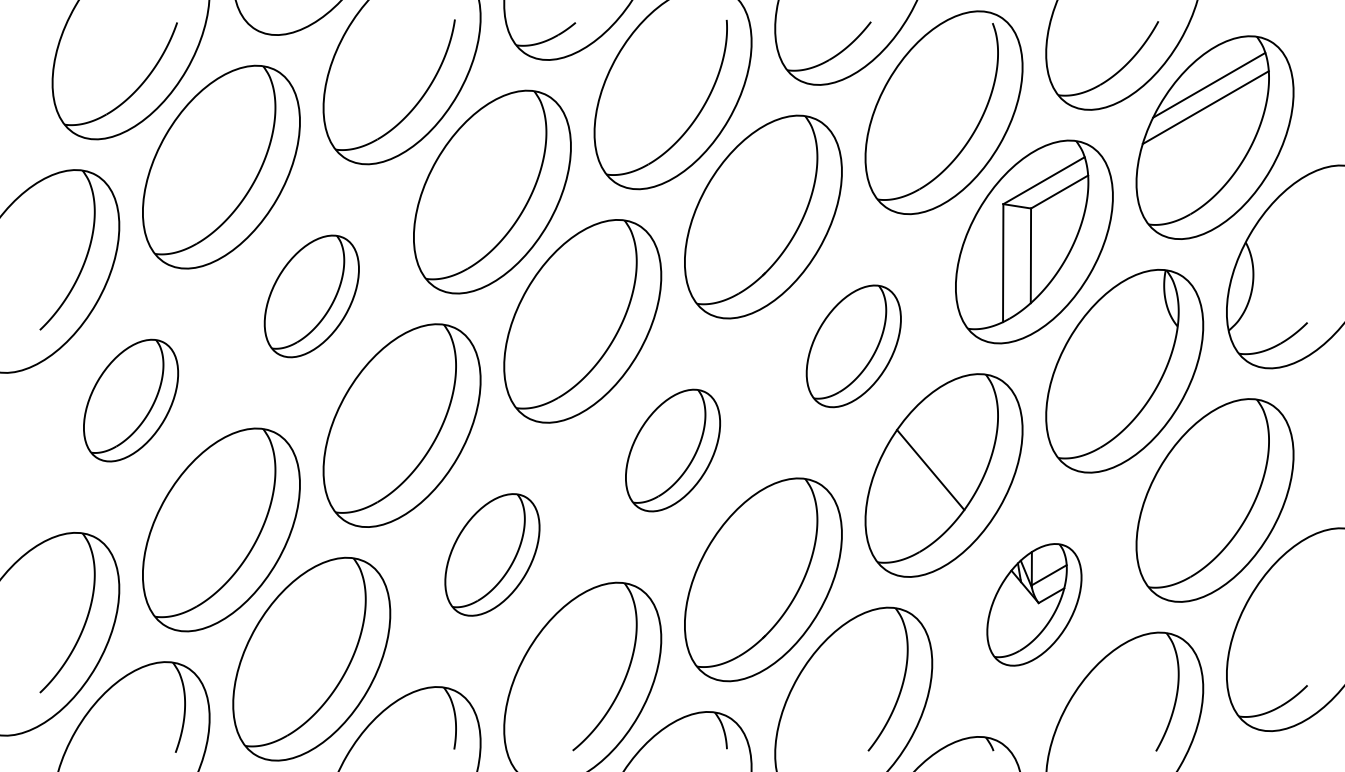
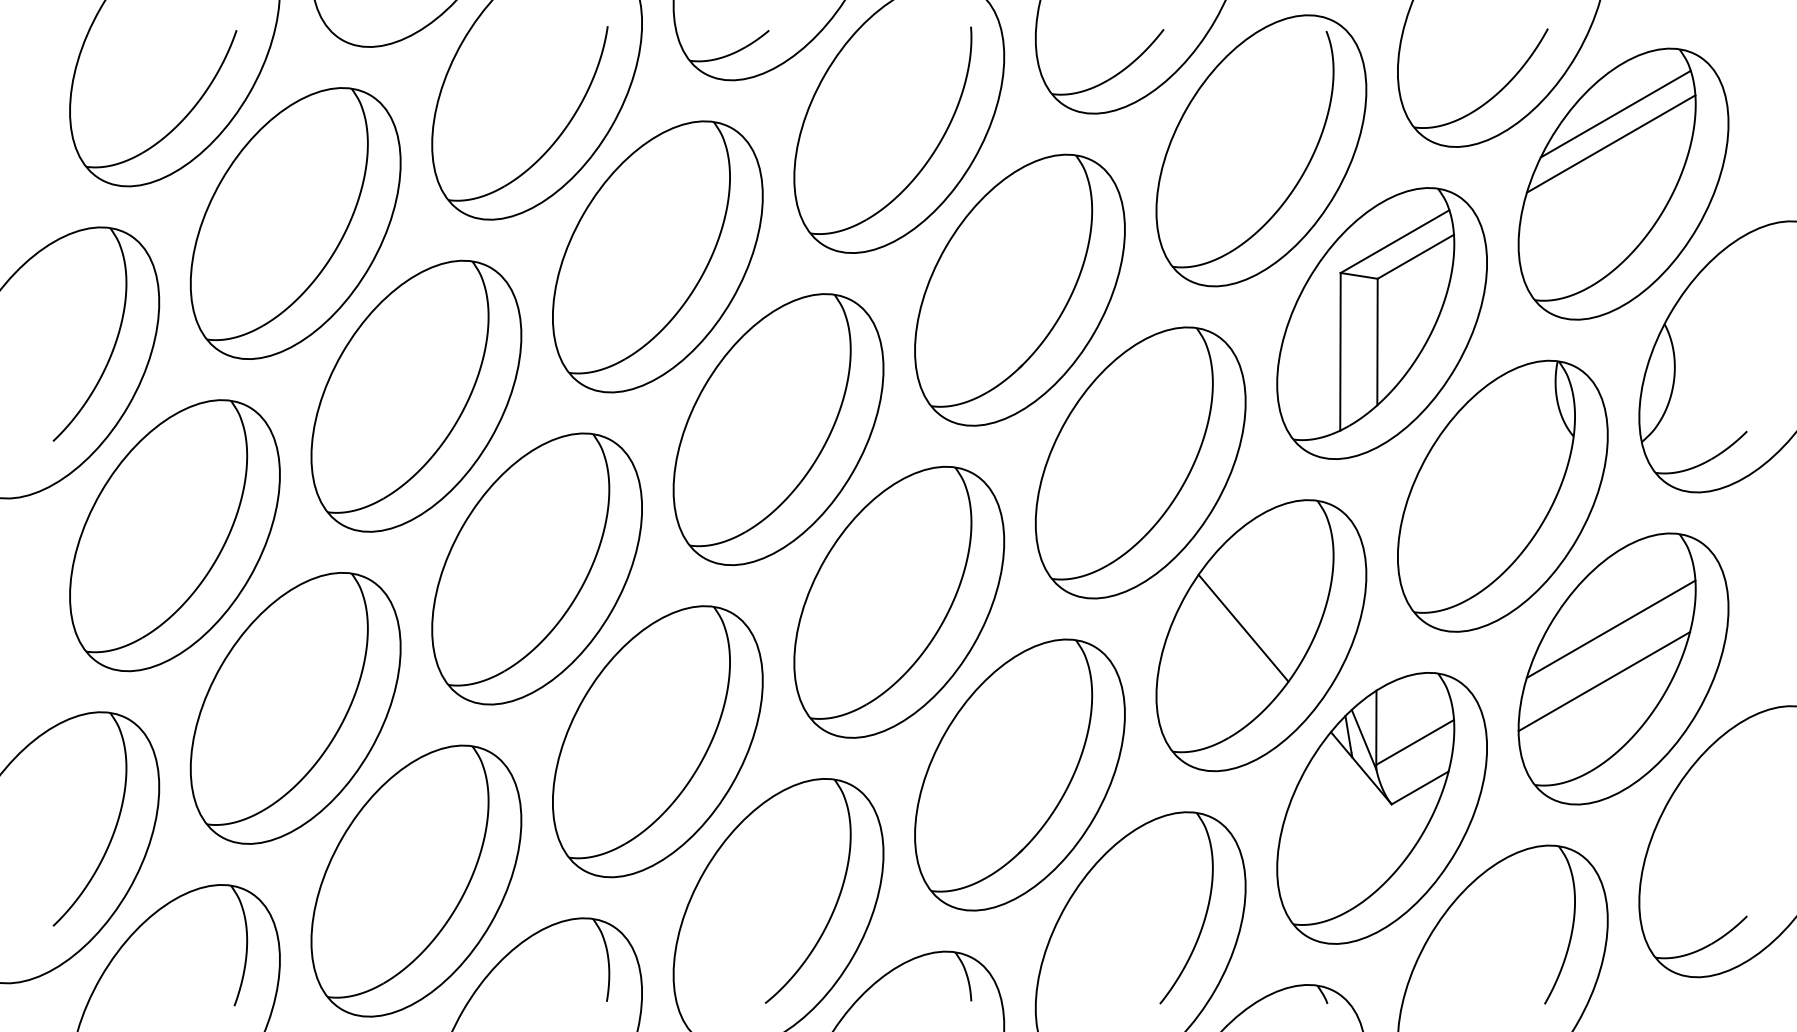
part: (311, 296) -> (416, 396), size x1.67
part: (853, 346) -> (1140, 463), size x1.67
part: (130, 400) -> (174, 535), size x1.67
part: (672, 450) -> (898, 602), size x1.67
line: (1205, 470) -> (1610, 628), added
line: (1200, 509) -> (1604, 681), added
part: (492, 554) -> (657, 741), size x1.67
part: (1034, 604) -> (1382, 808), size x1.67

